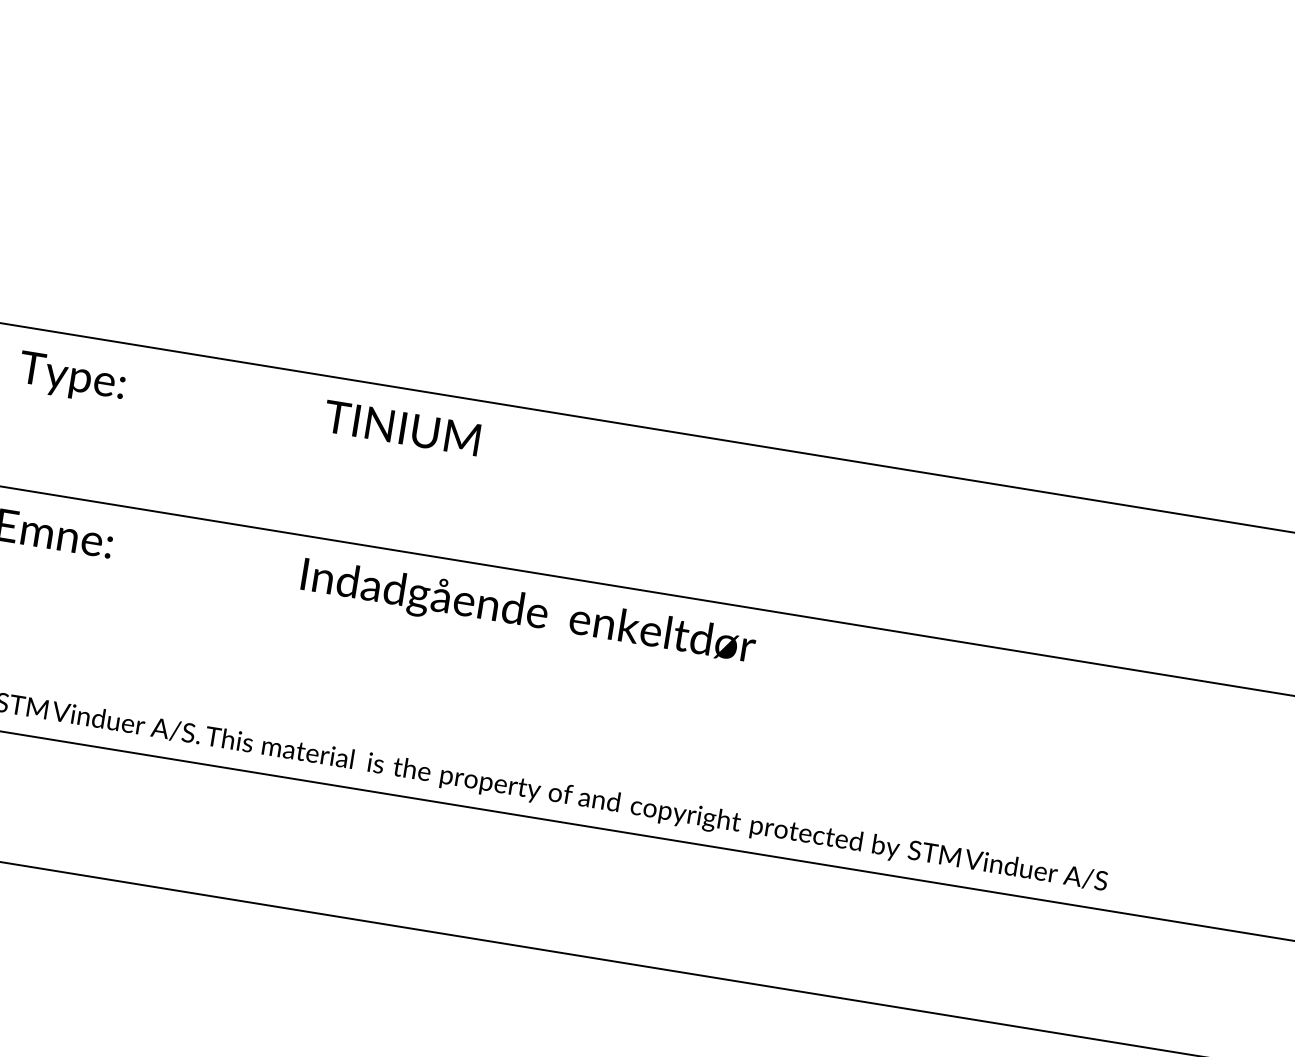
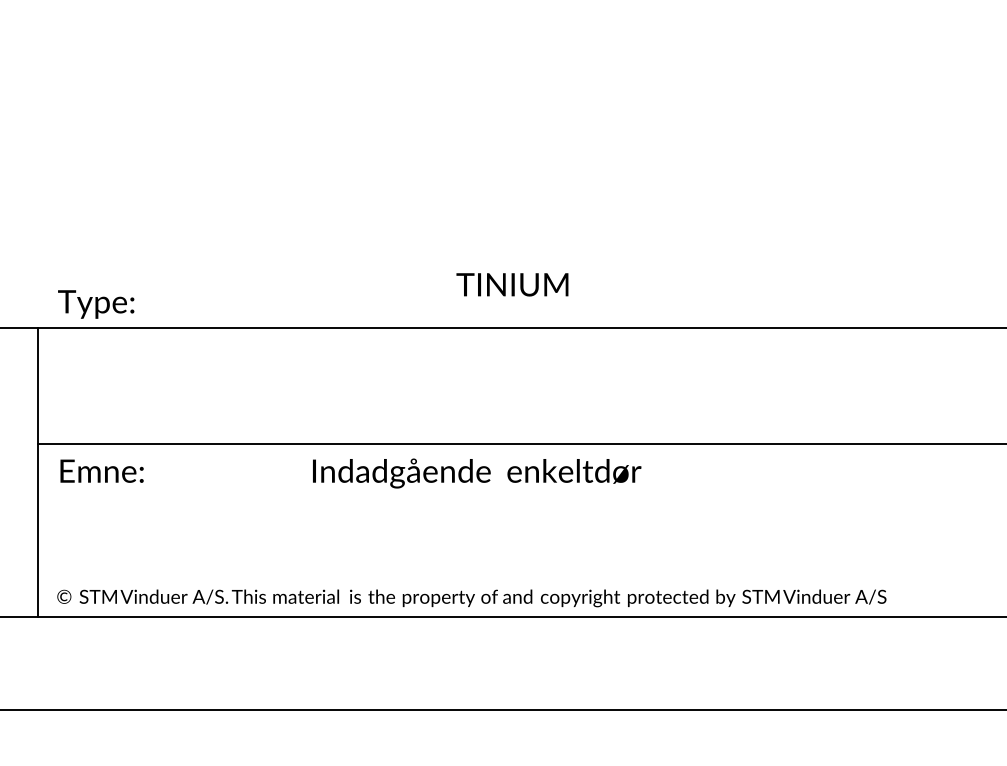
text: (72, 378) -> (96, 304), moved
text: (402, 427) -> (512, 284), moved
text: (528, 613) -> (477, 473), moved

